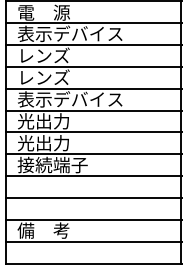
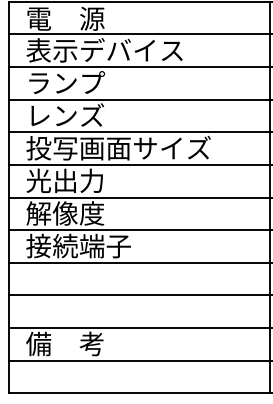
text: (44, 55) -> (66, 82), レンズ -> ランプ
text: (79, 99) -> (118, 148), 表示デバイス -> 投写画面サイズ
text: (43, 143) -> (64, 213), 光出力 -> 解像度

